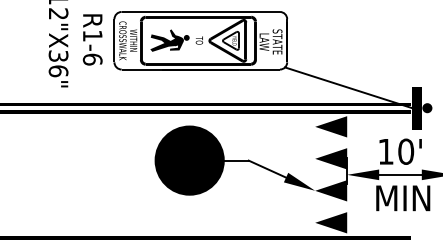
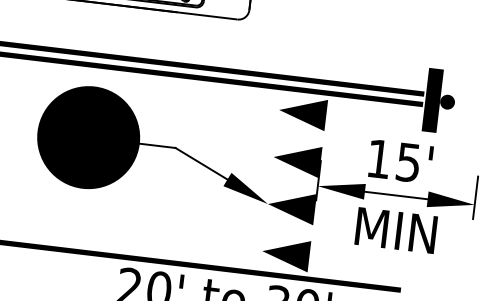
line: (348, 87) -> (335, 57), removed
text: (406, 151) -> (409, 162), 10' -> 15'

